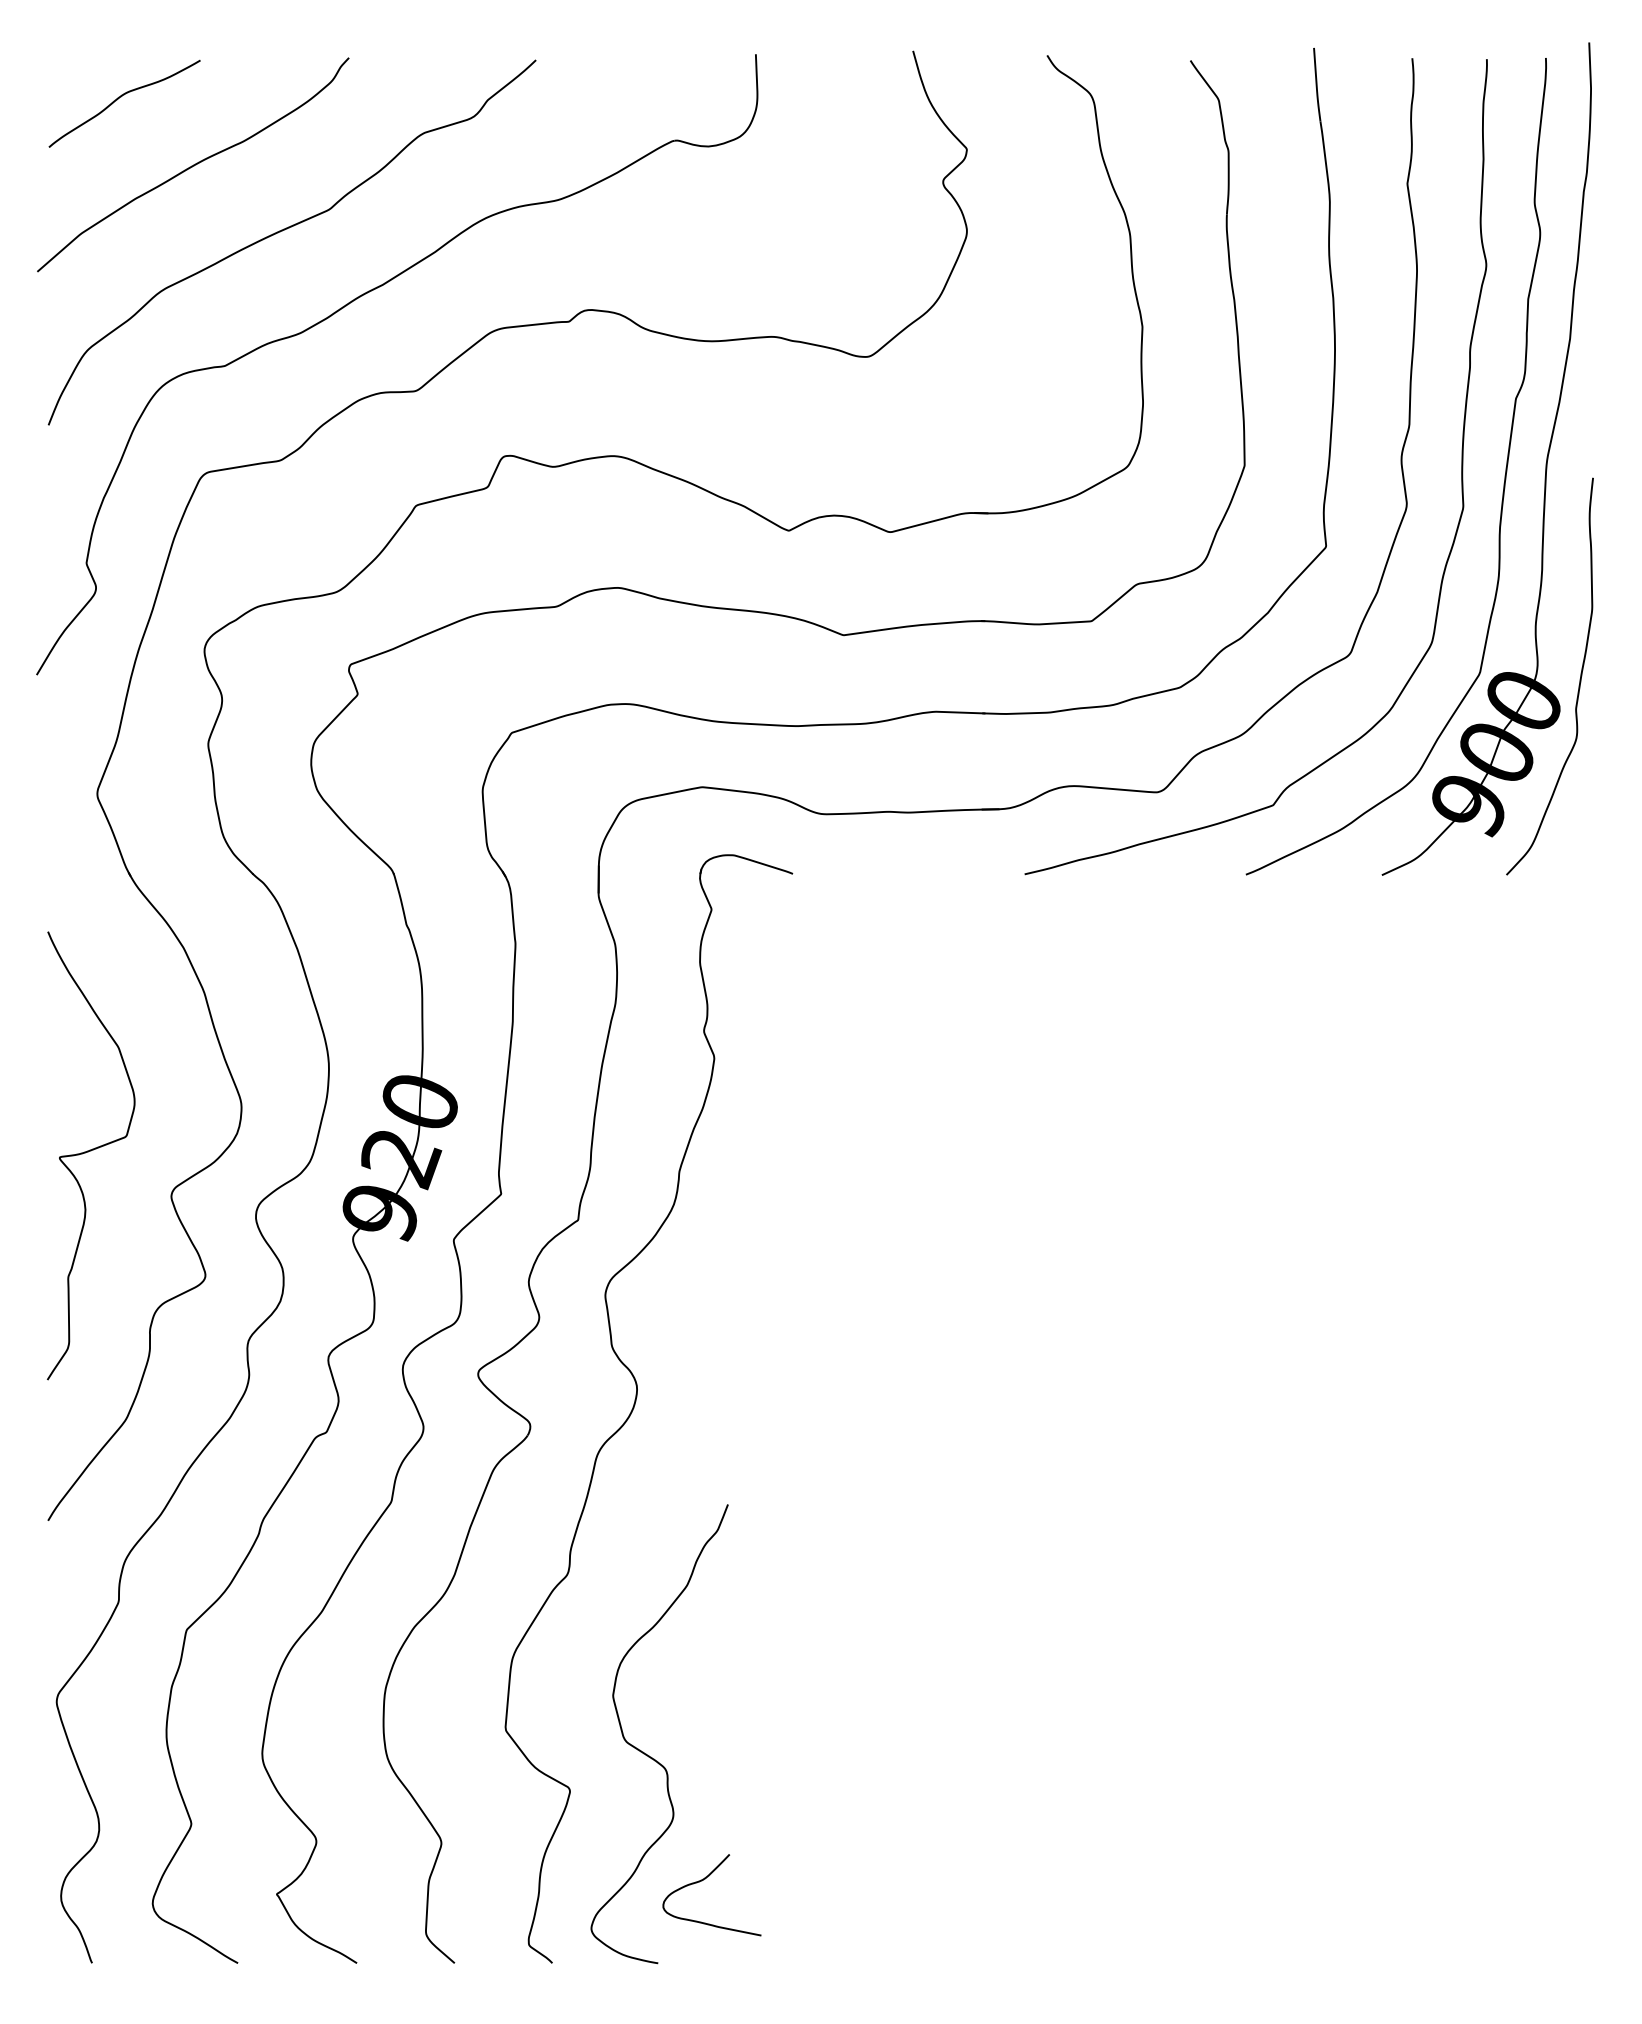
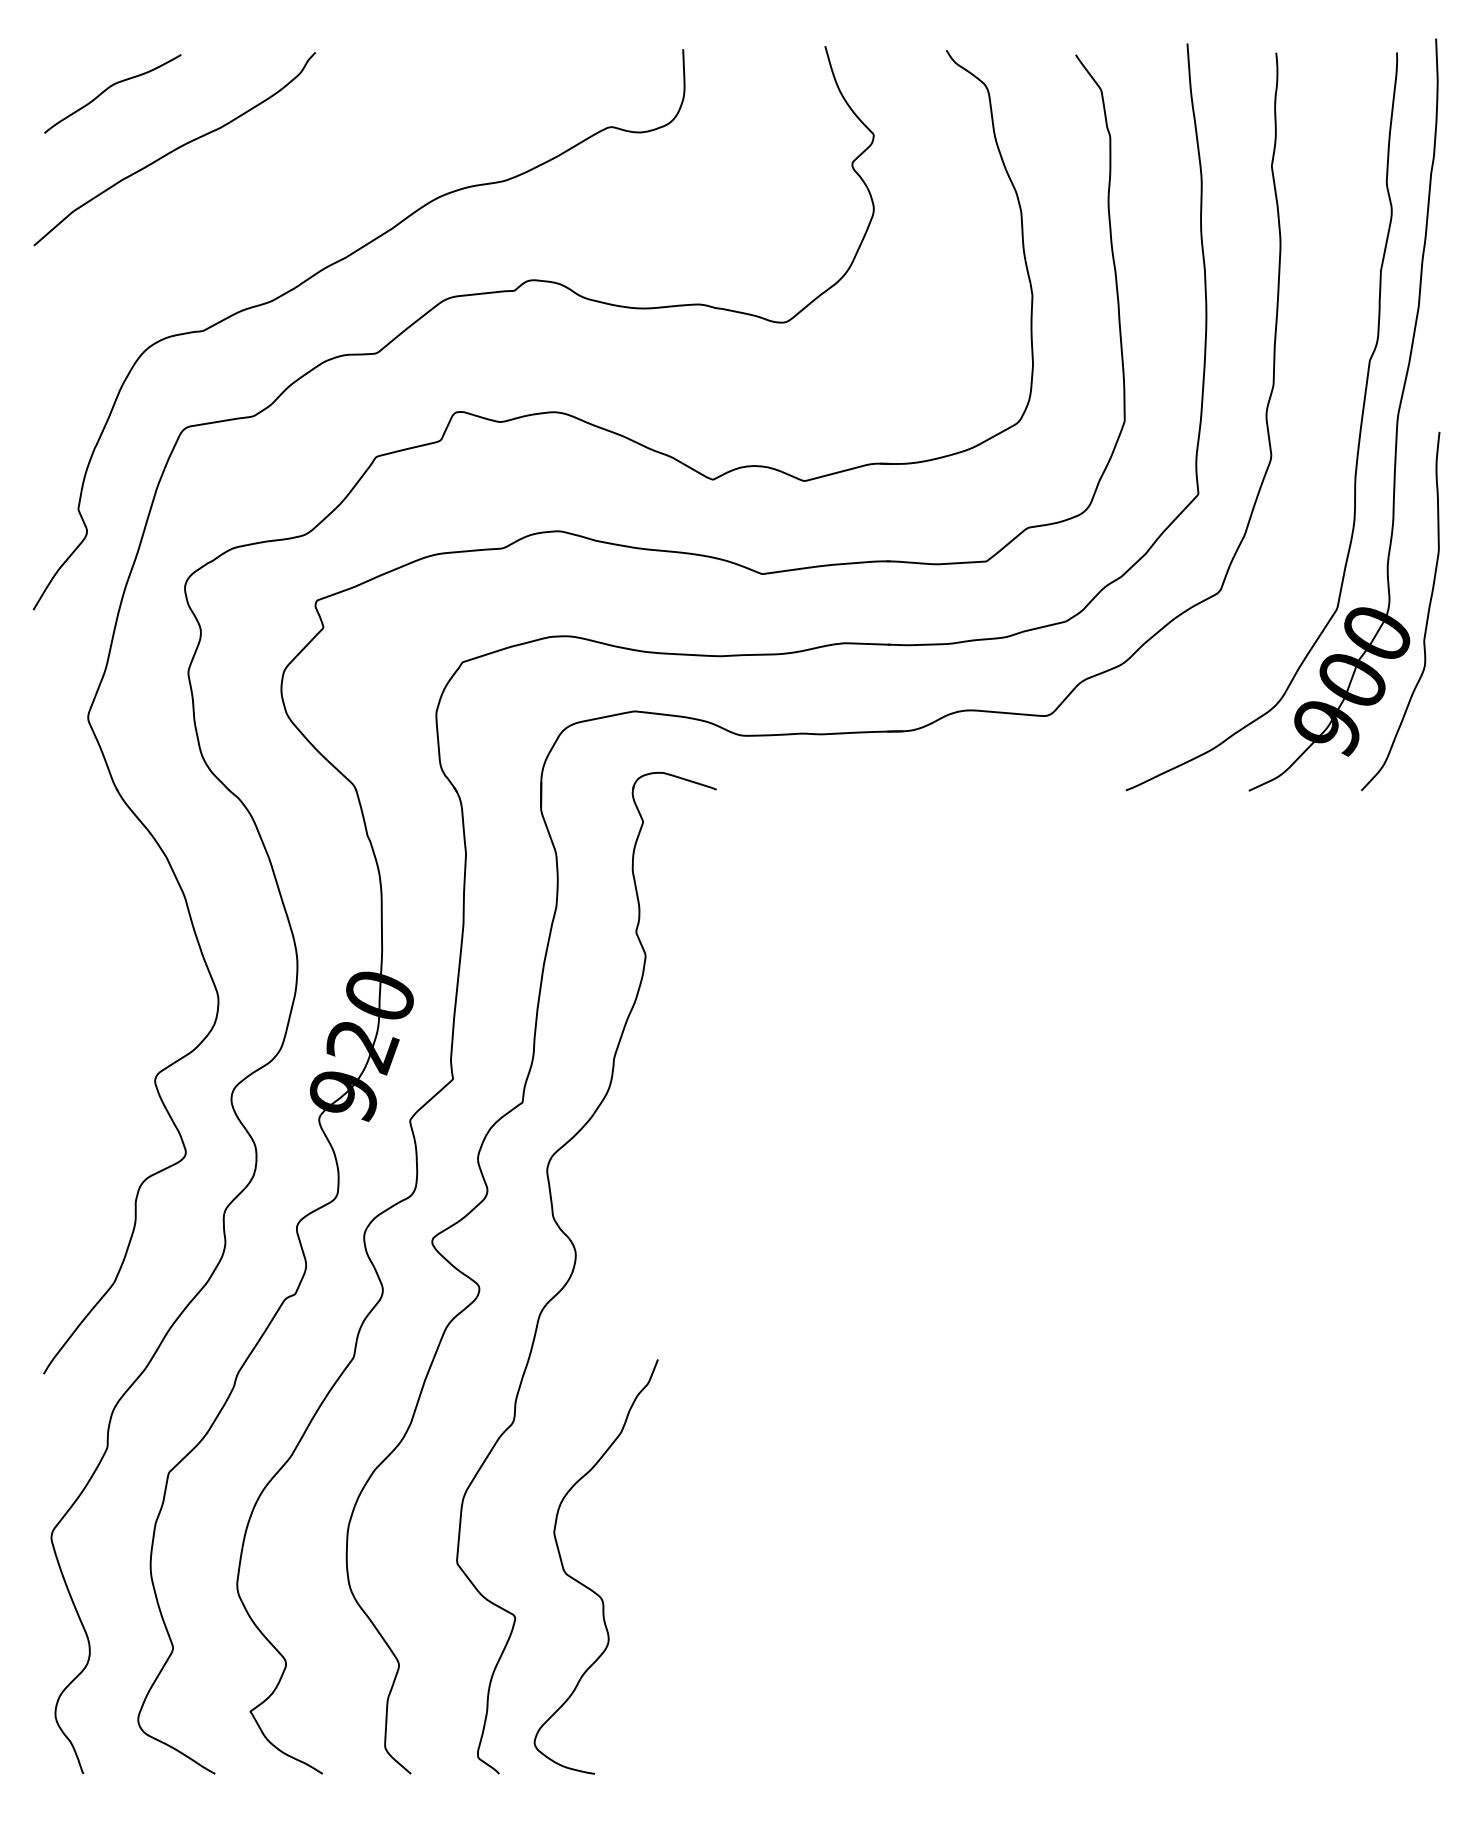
curve: (287, 229) -> (259, 207), removed
curve: (1461, 467) -> (1320, 422), removed
curve: (91, 1151) -> (82, 1040), removed
curve: (702, 1881) -> (634, 1700), removed

